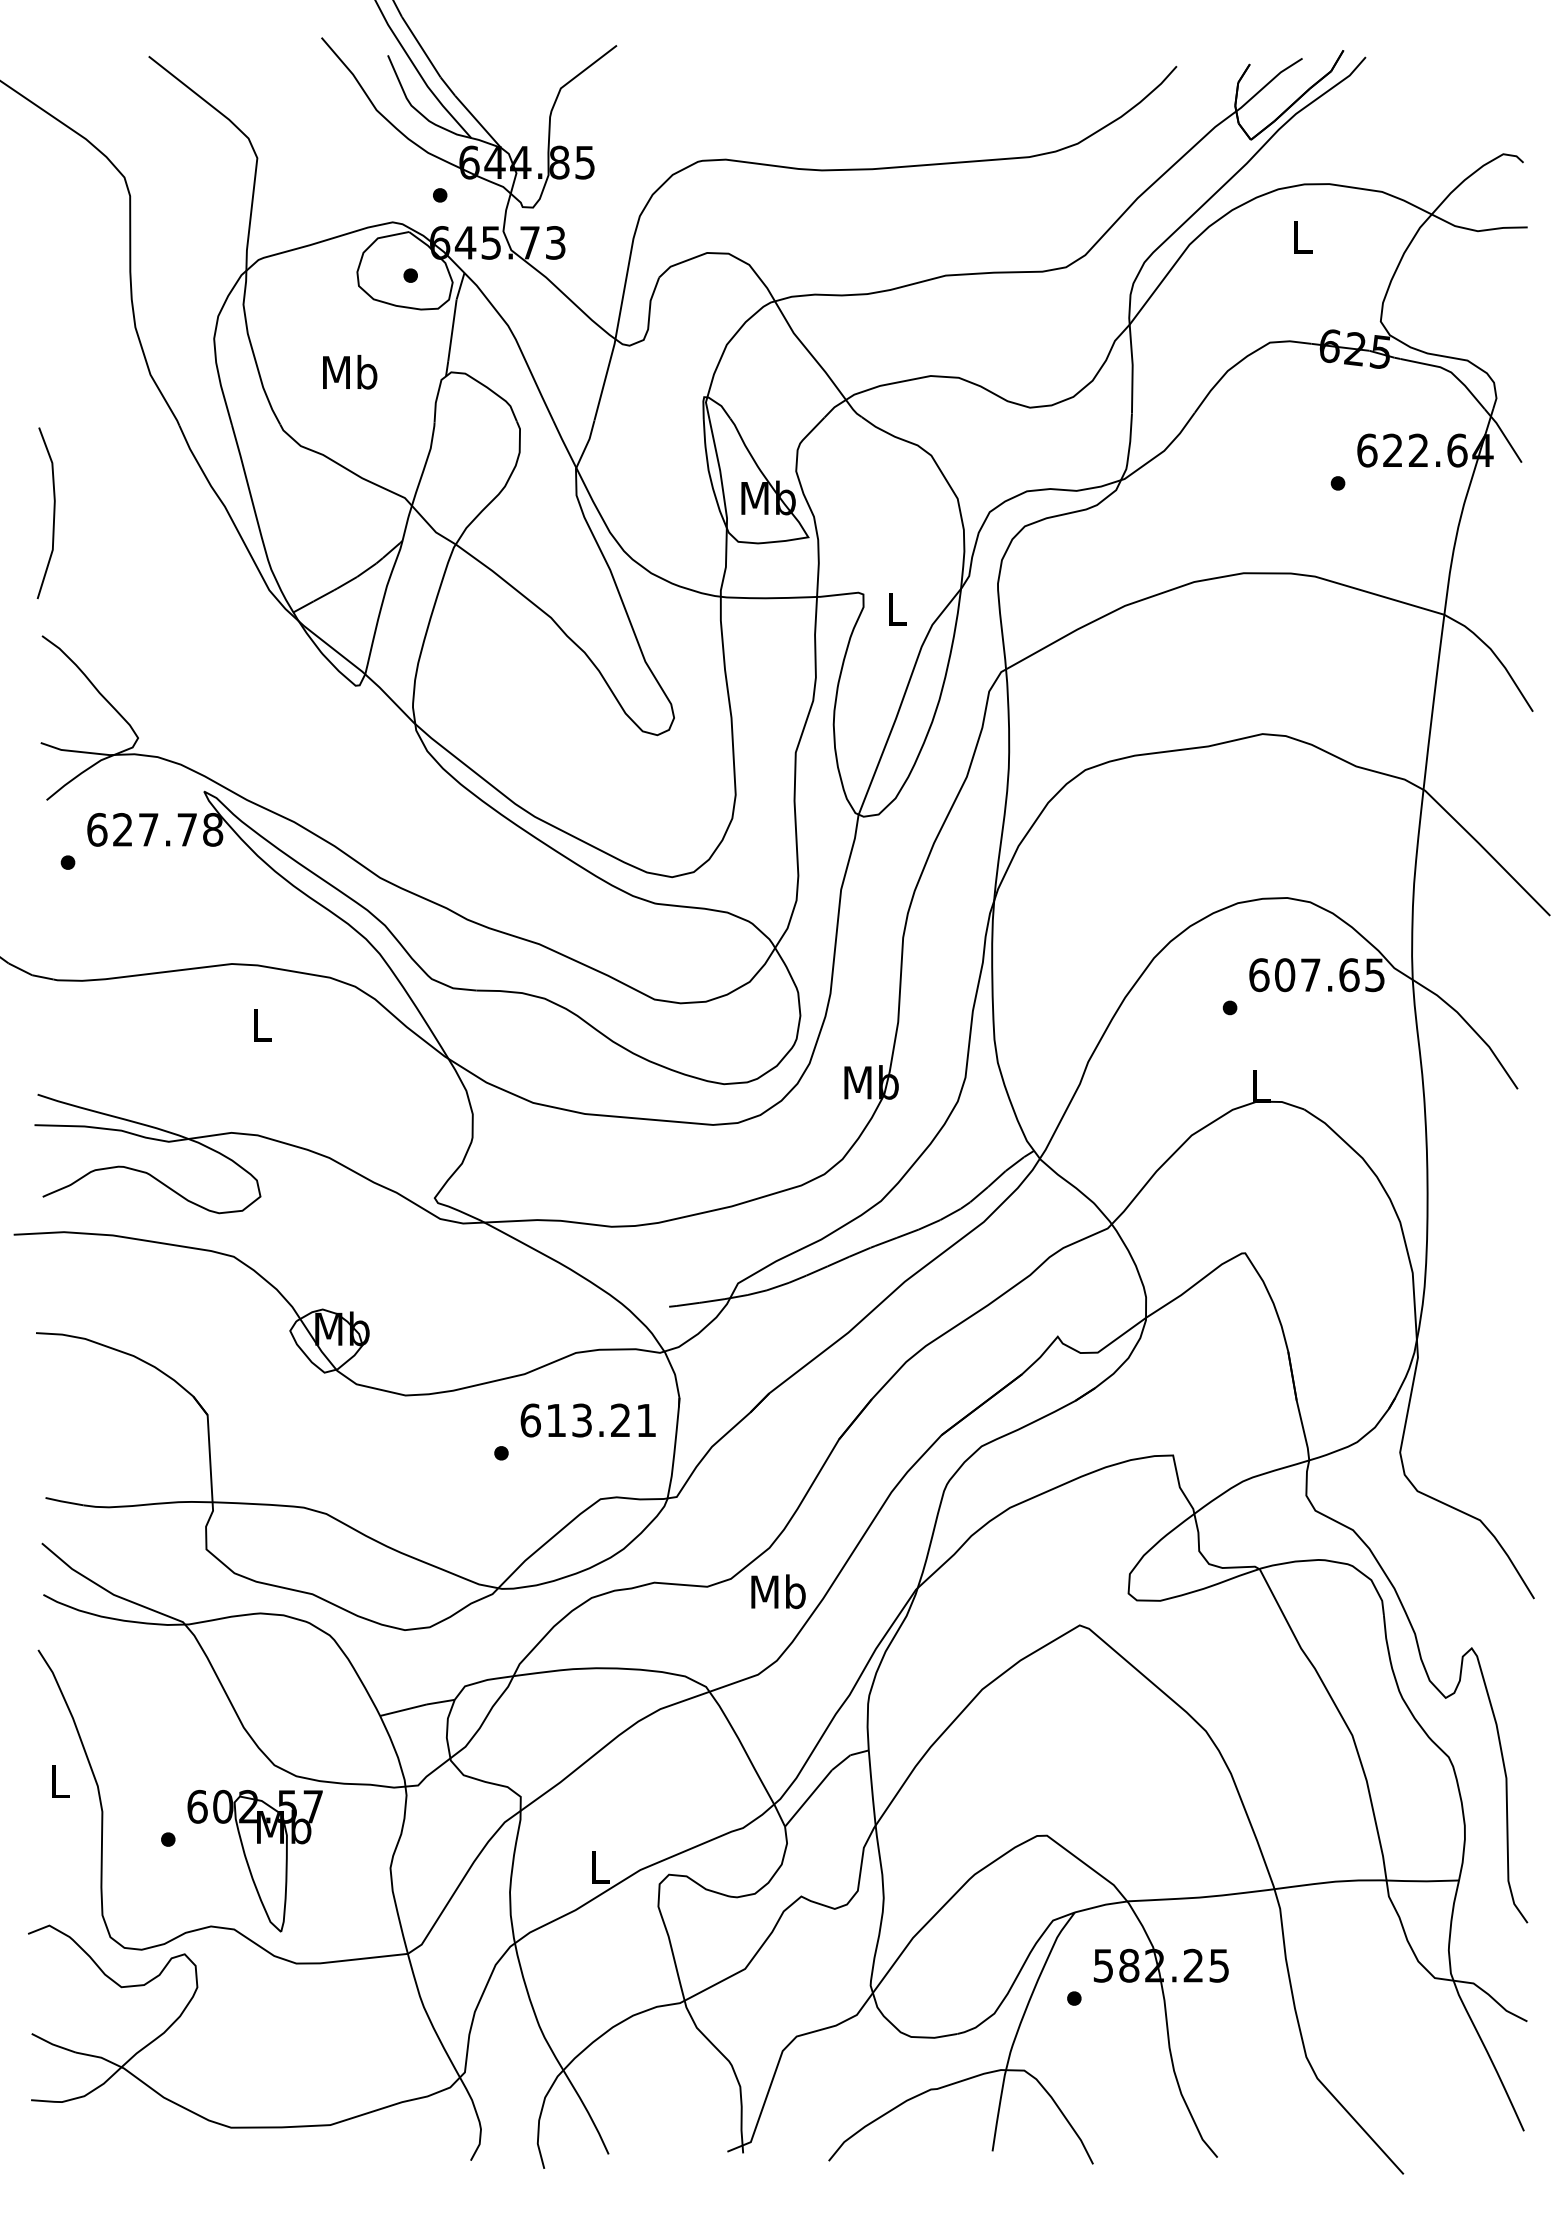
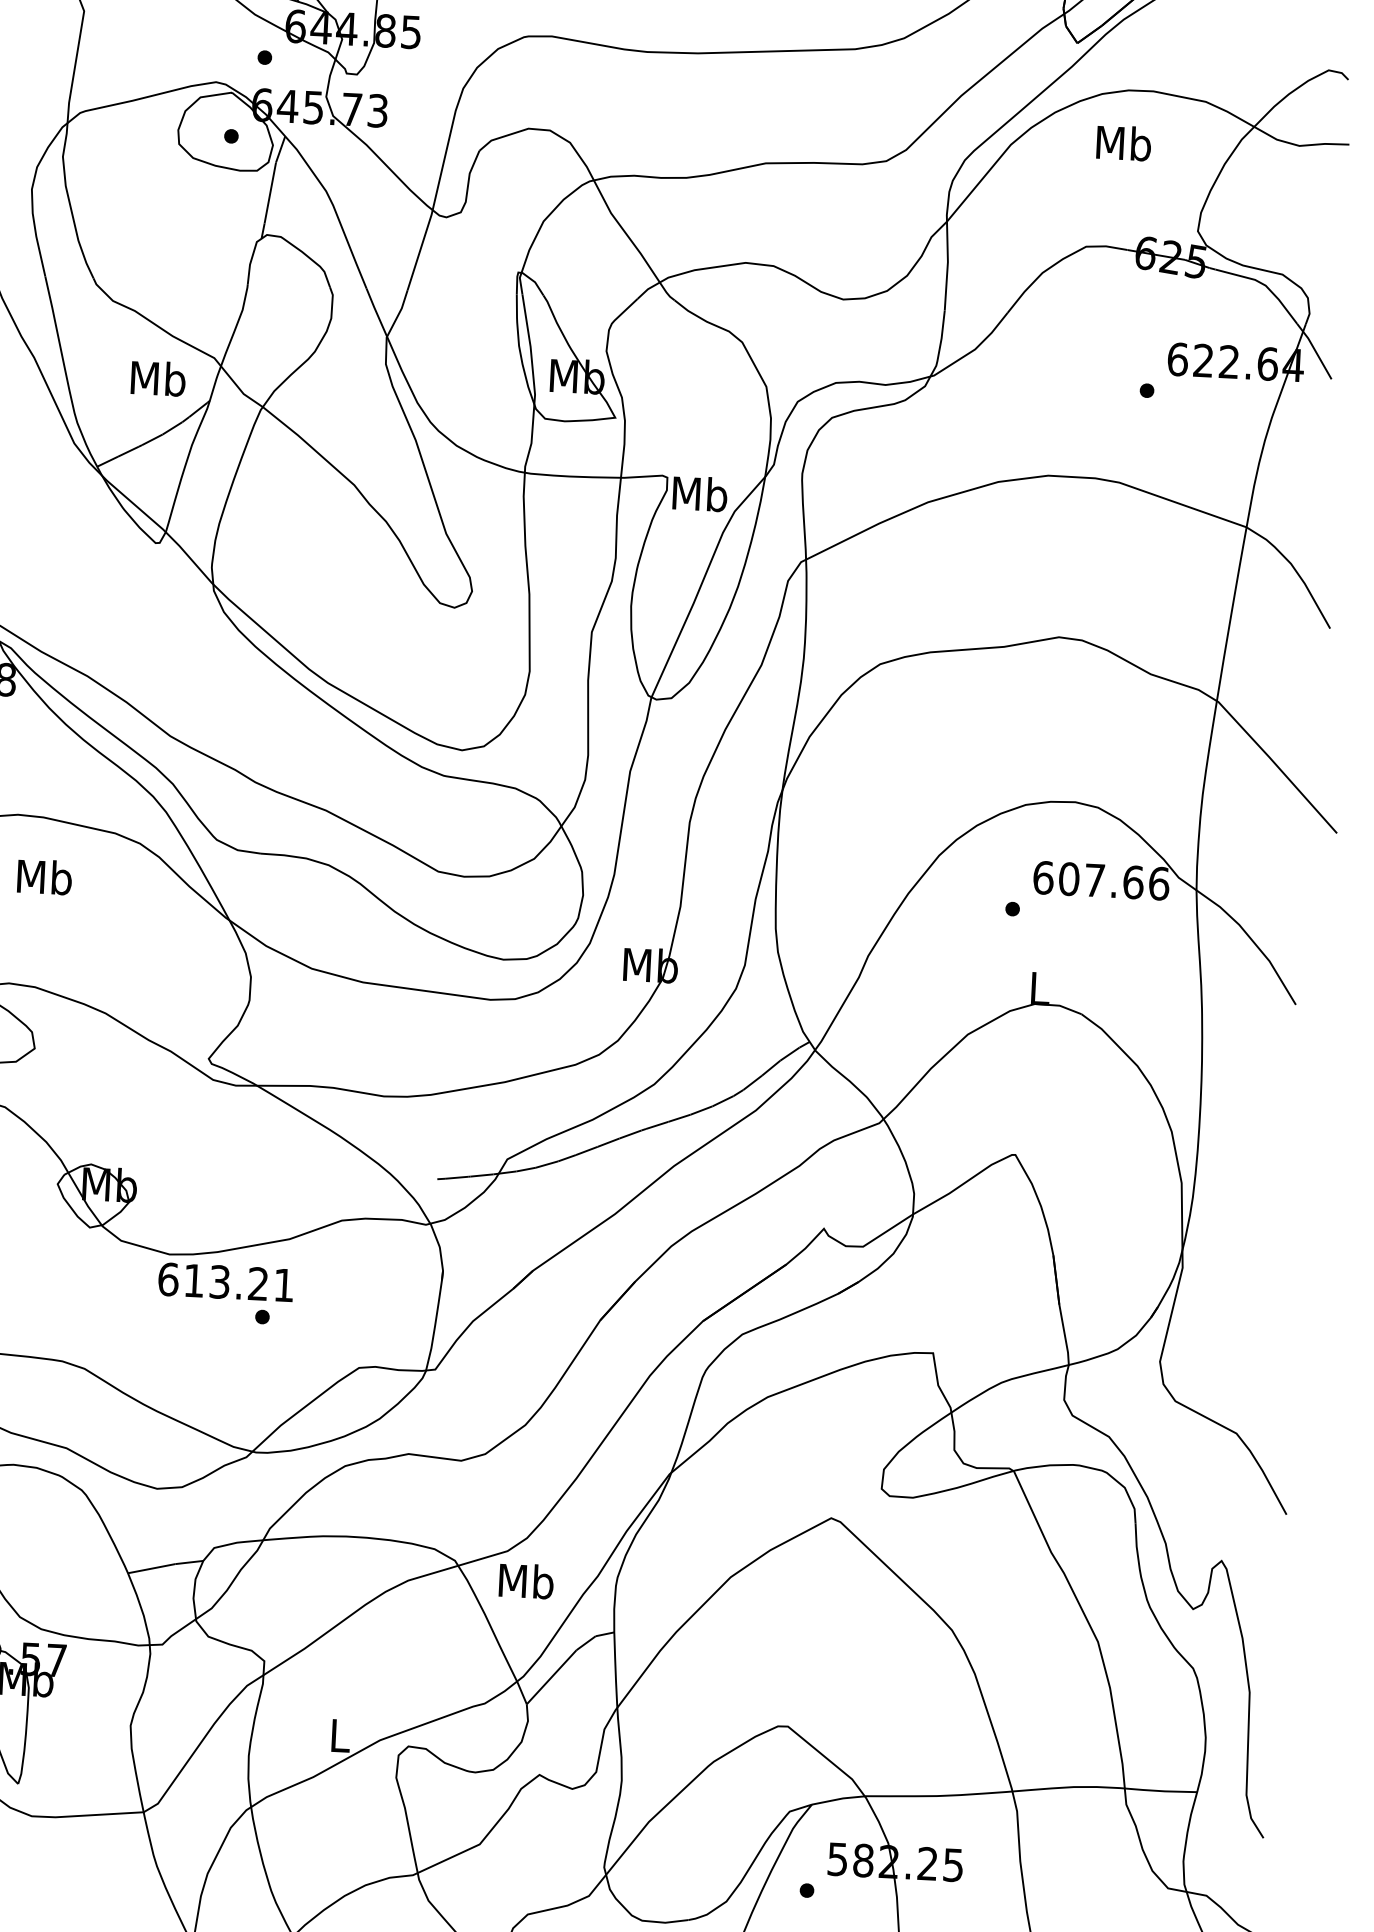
text: (1302, 237) -> (1123, 143), L -> Mb
text: (350, 372) -> (158, 378), moved
text: (896, 608) -> (699, 493), L -> Mb
text: (1375, 975) -> (1159, 884), 607.65 -> 607.66
text: (261, 1024) -> (44, 876), L -> Mb
text: (587, 1420) -> (225, 1282), moved
text: (778, 1591) -> (526, 1580), moved

